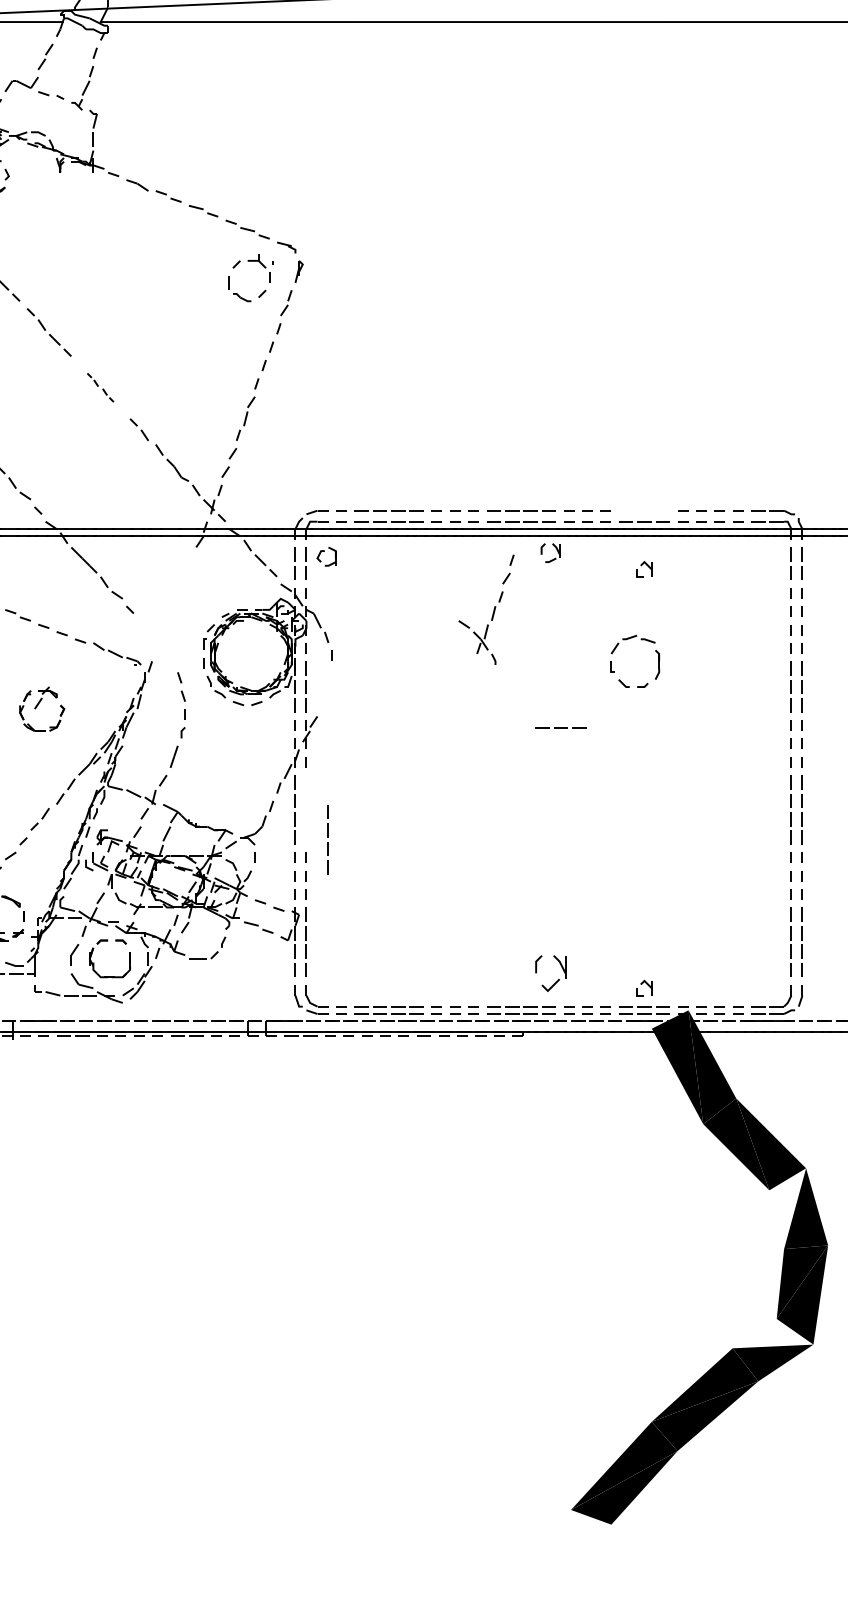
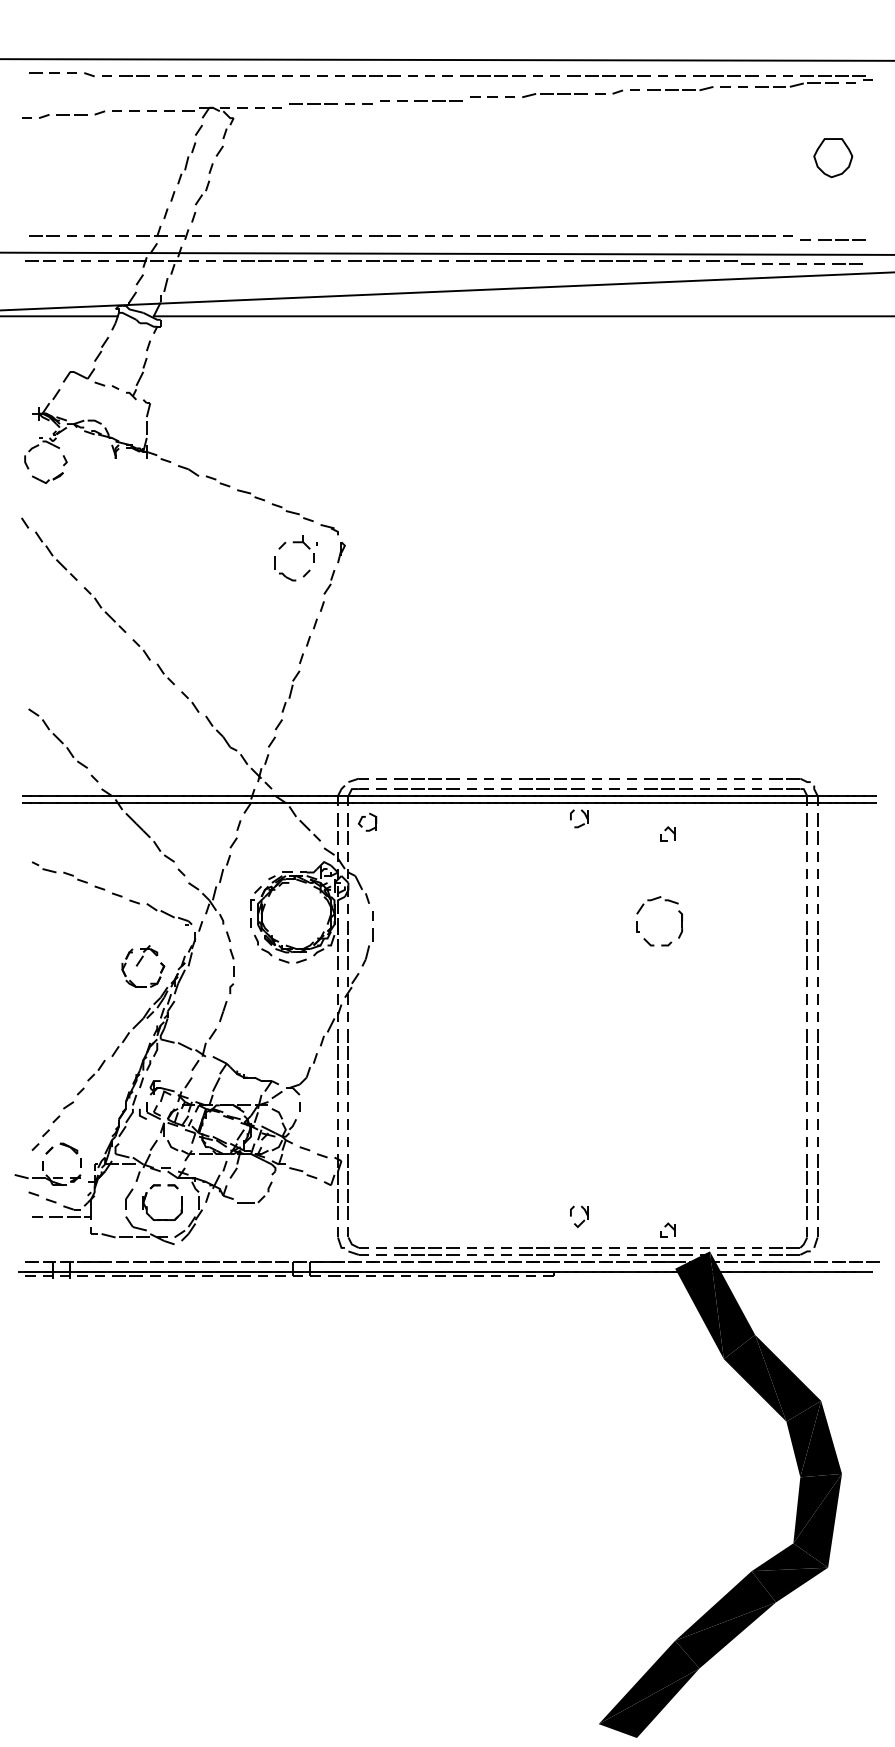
part: (100, 387) -> (153, 662), size x1.67
part: (492, 613) -> (220, 875), moved
part: (326, 689) -> (367, 947), added
part: (42, 709) -> (143, 966), moved
line: (561, 728) -> (668, 778), moved
line: (326, 837) -> (347, 1059), moved
part: (550, 973) -> (579, 1216), size x0.62
fill: (787, 1208) -> (803, 1438), added
fill: (772, 1333) -> (789, 1557), added

